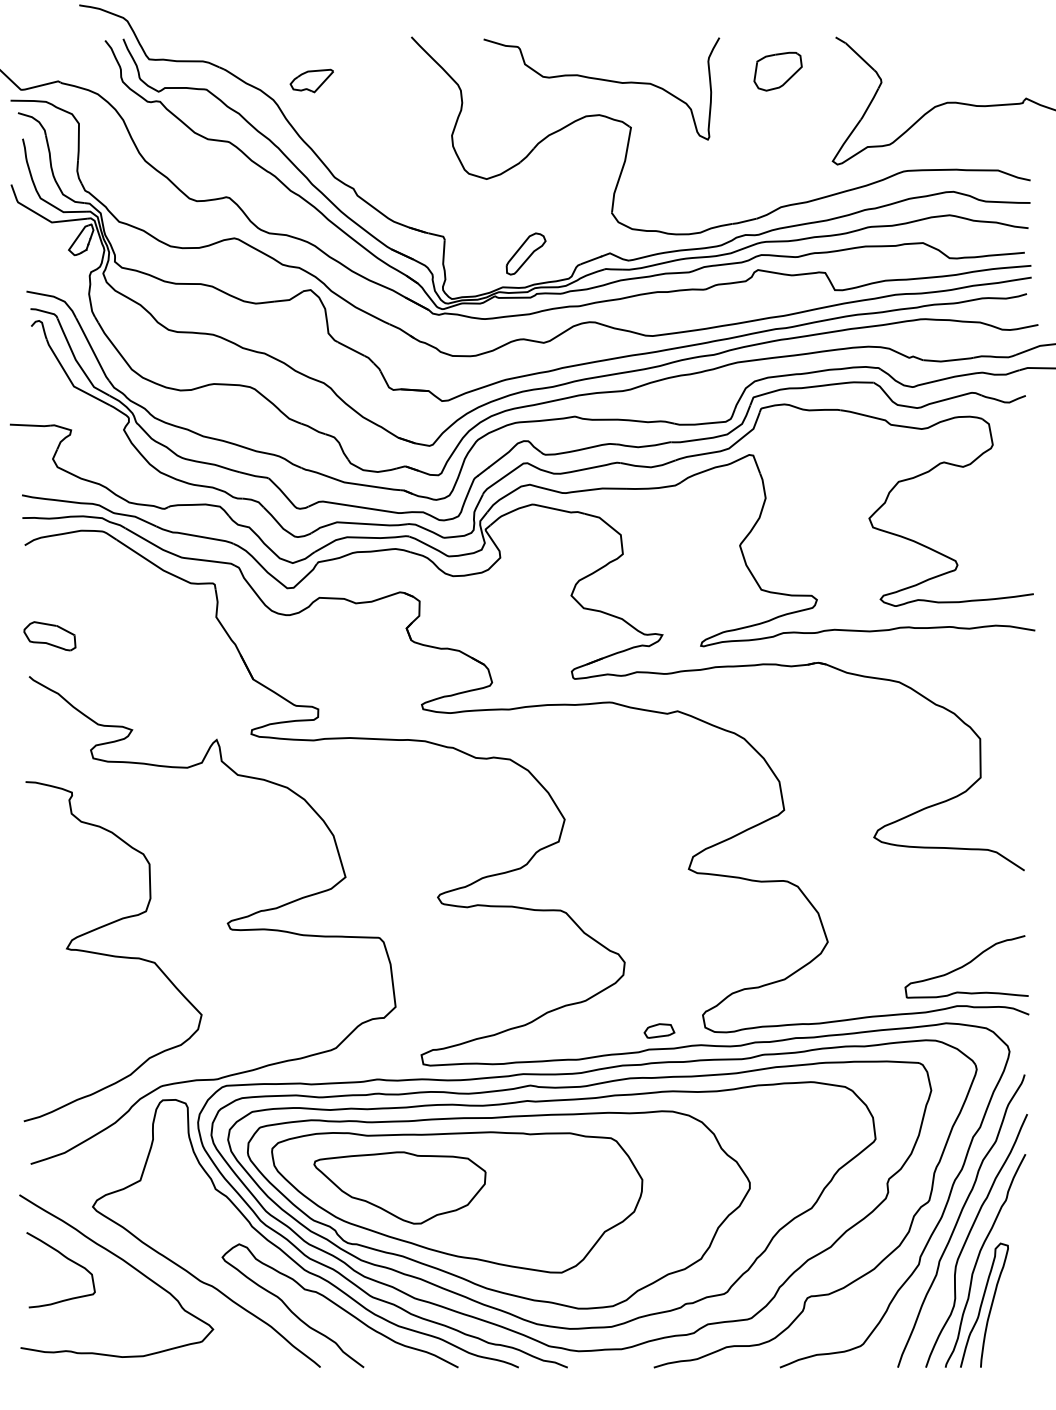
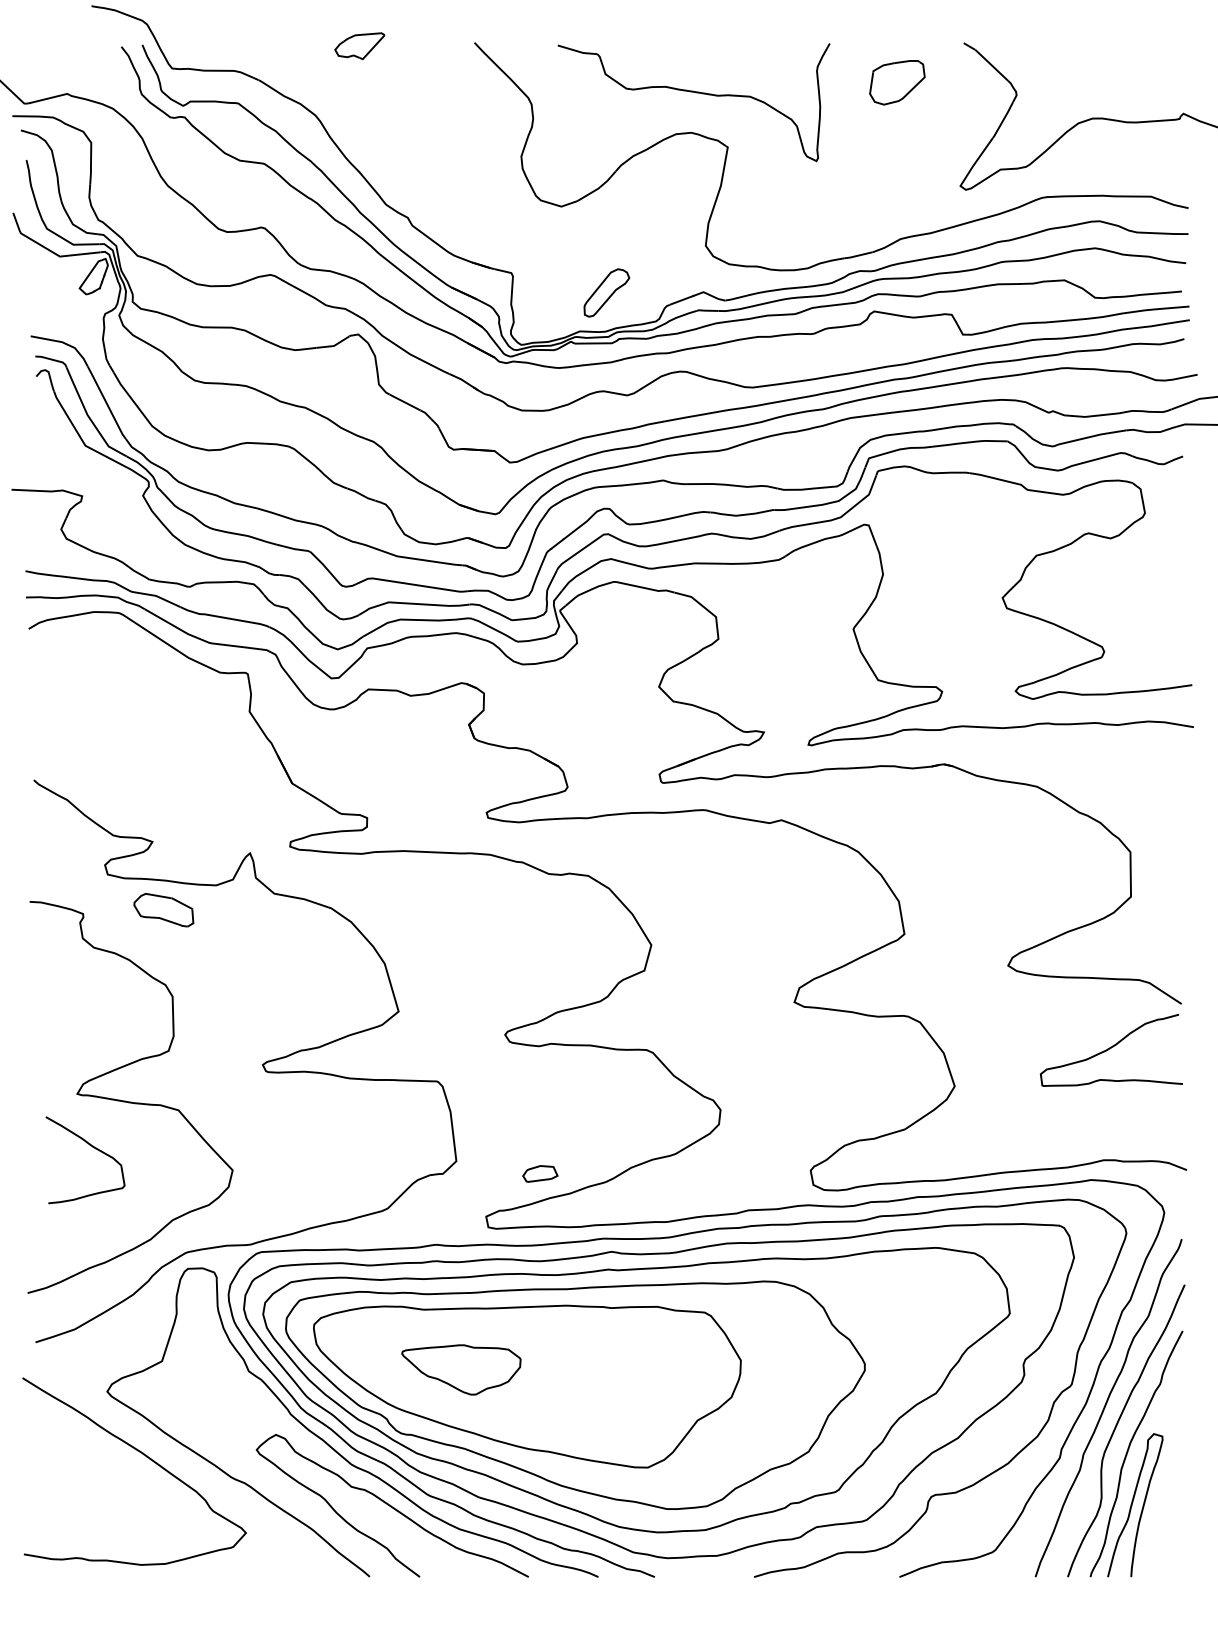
part: (311, 80) -> (359, 45), moved
part: (49, 636) -> (163, 910), moved
curve: (966, 965) -> (1111, 1048), moved
part: (659, 1030) -> (540, 1173), moved
part: (399, 1187) -> (460, 1369), size x0.6
curve: (65, 1258) -> (90, 1146), moved

